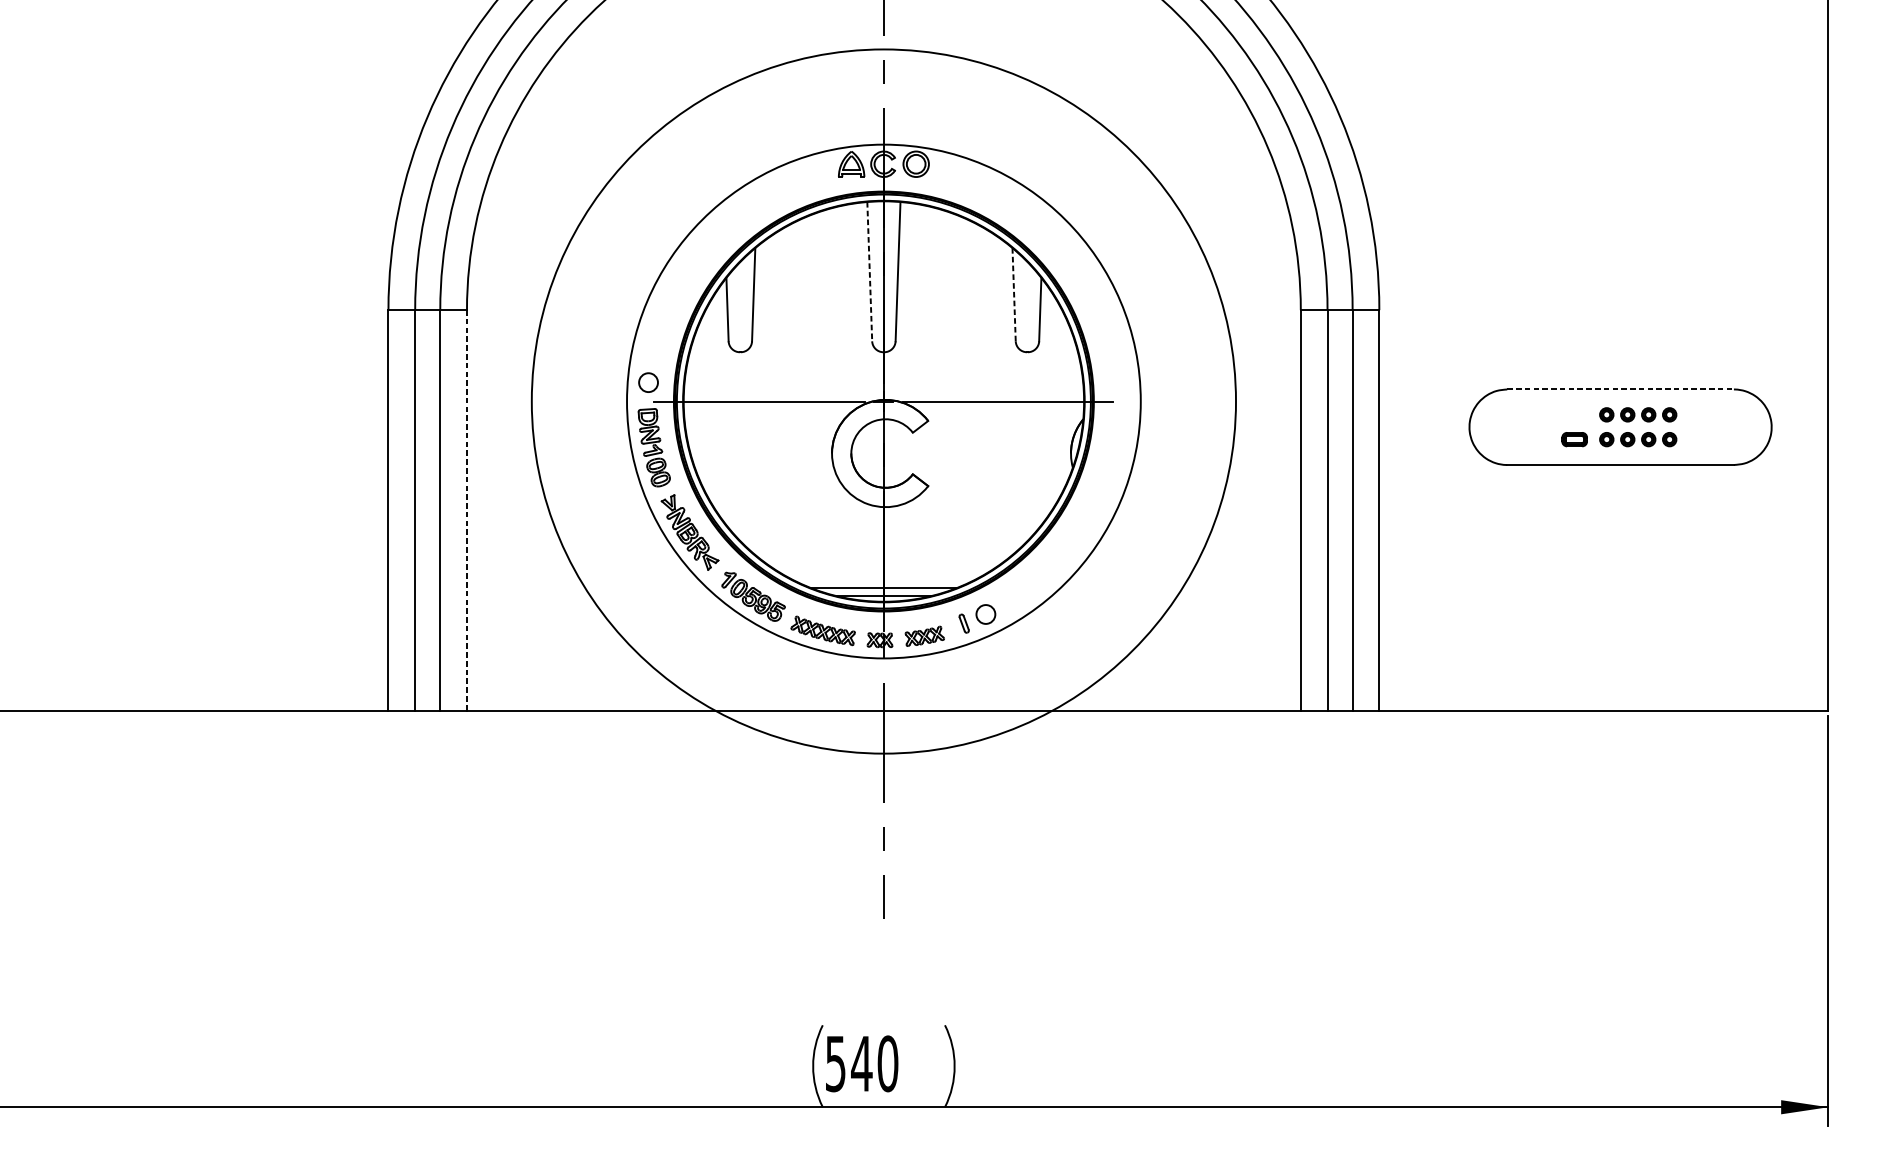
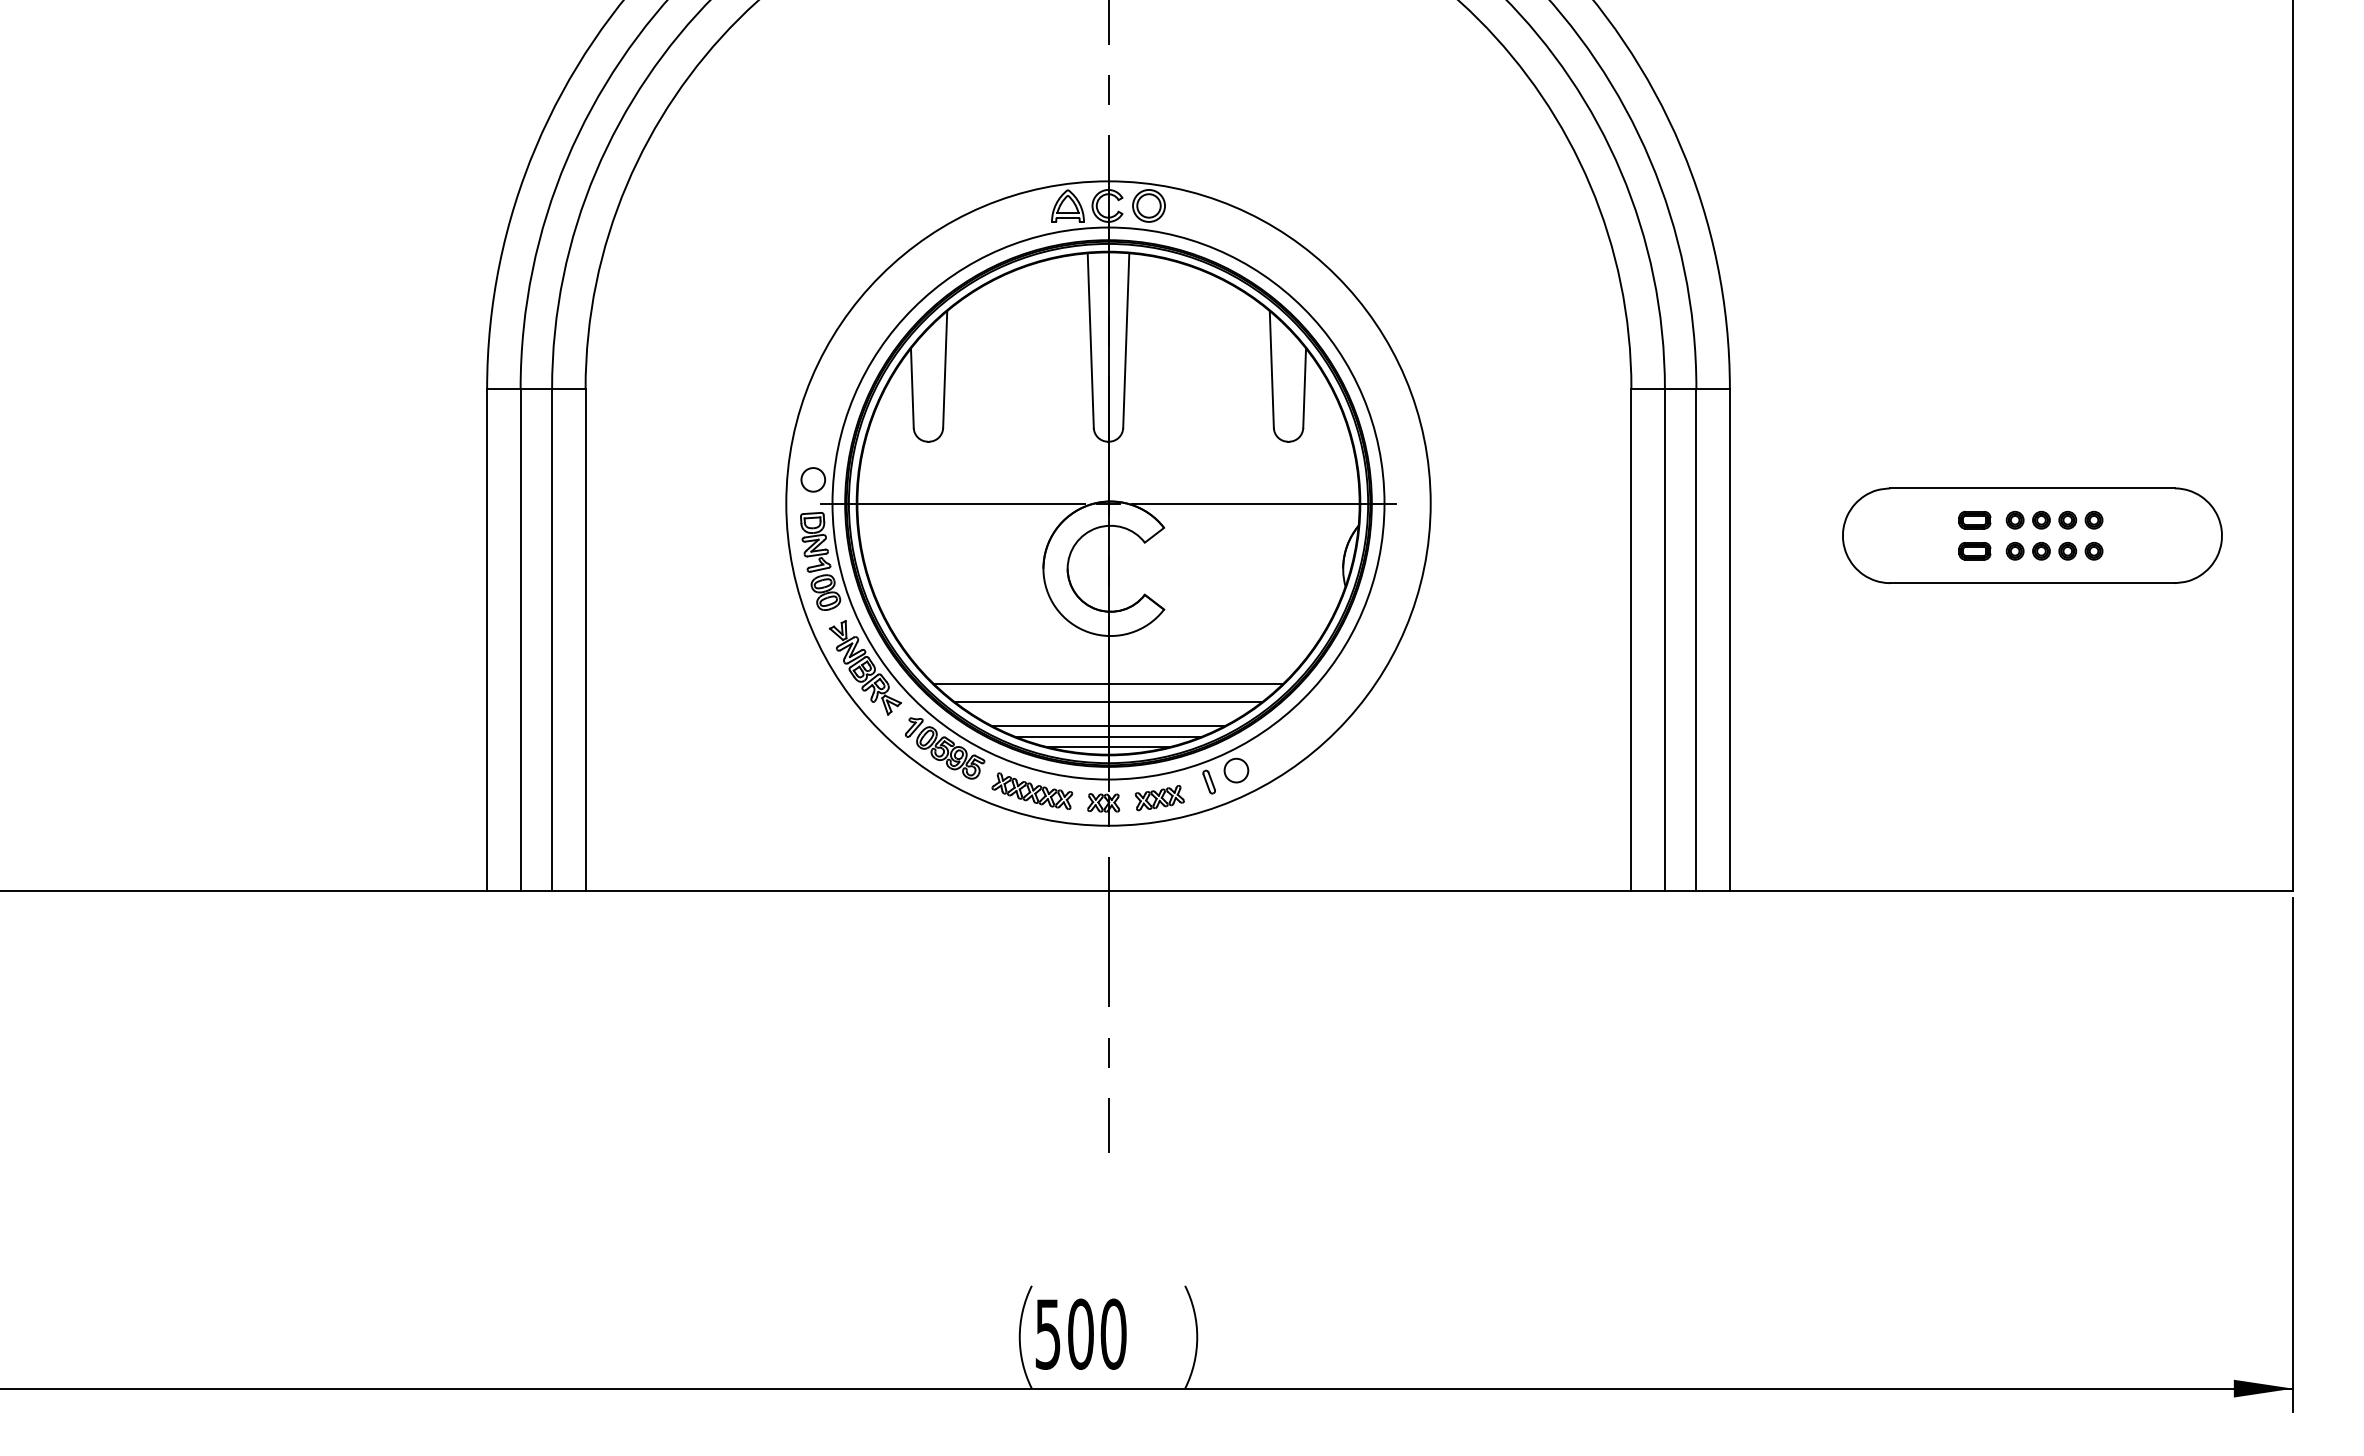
line: (869, 272) -> (1090, 341), dashed -> solid
line: (1013, 294) -> (1271, 369), dashed -> solid
line: (1620, 389) -> (2032, 488), dashed -> solid
circle: (883, 401) -> (1108, 503), size x0.62
part: (1574, 415) -> (1974, 520), added
line: (466, 510) -> (585, 640), dashed -> solid
line: (883, 545) -> (1108, 683), added
line: (883, 560) -> (1108, 702), added
line: (883, 579) -> (1108, 726), added
text: (861, 1063) -> (1080, 1333), 540 -> 500

